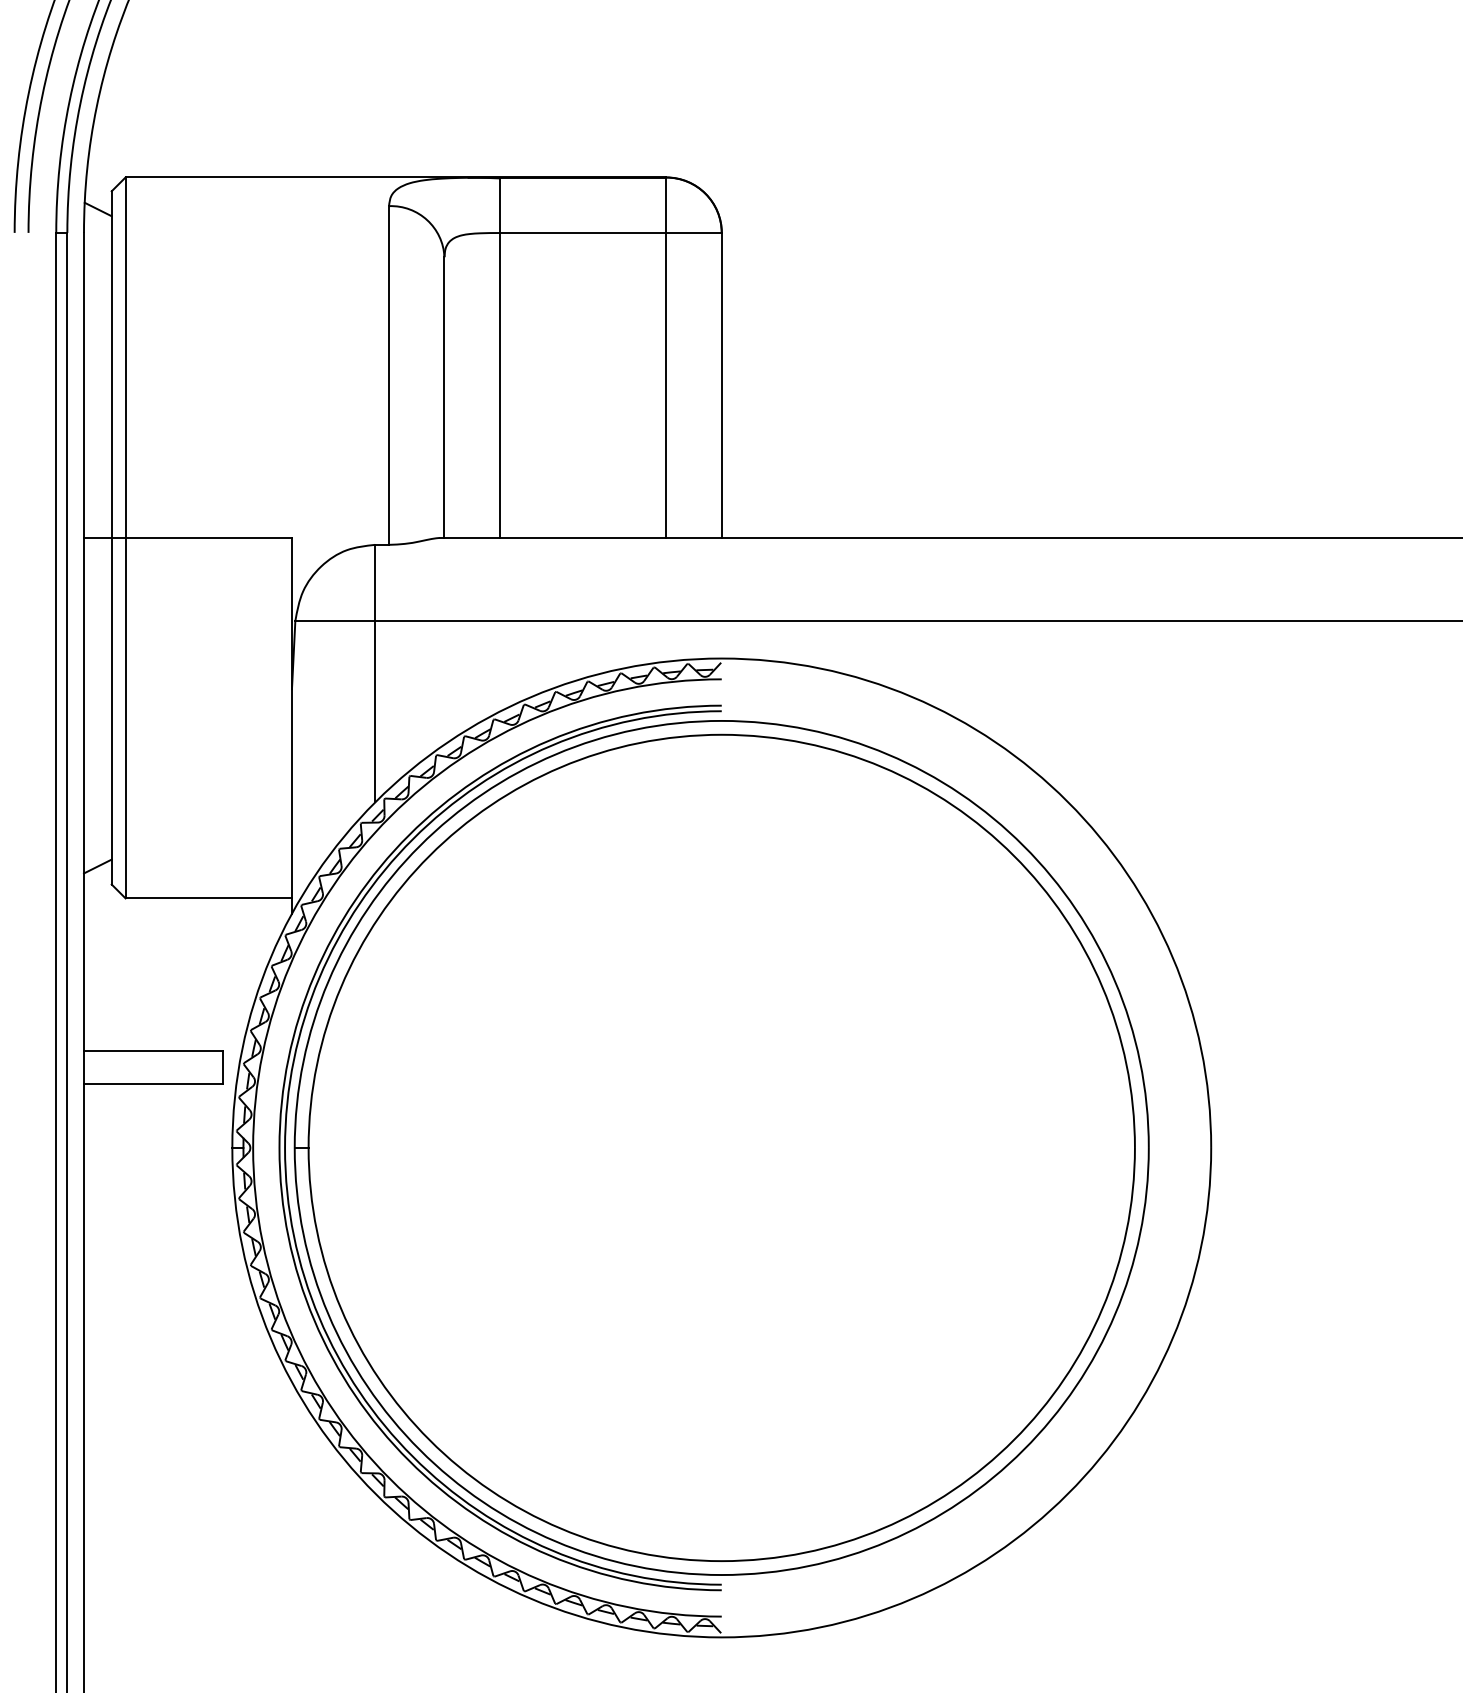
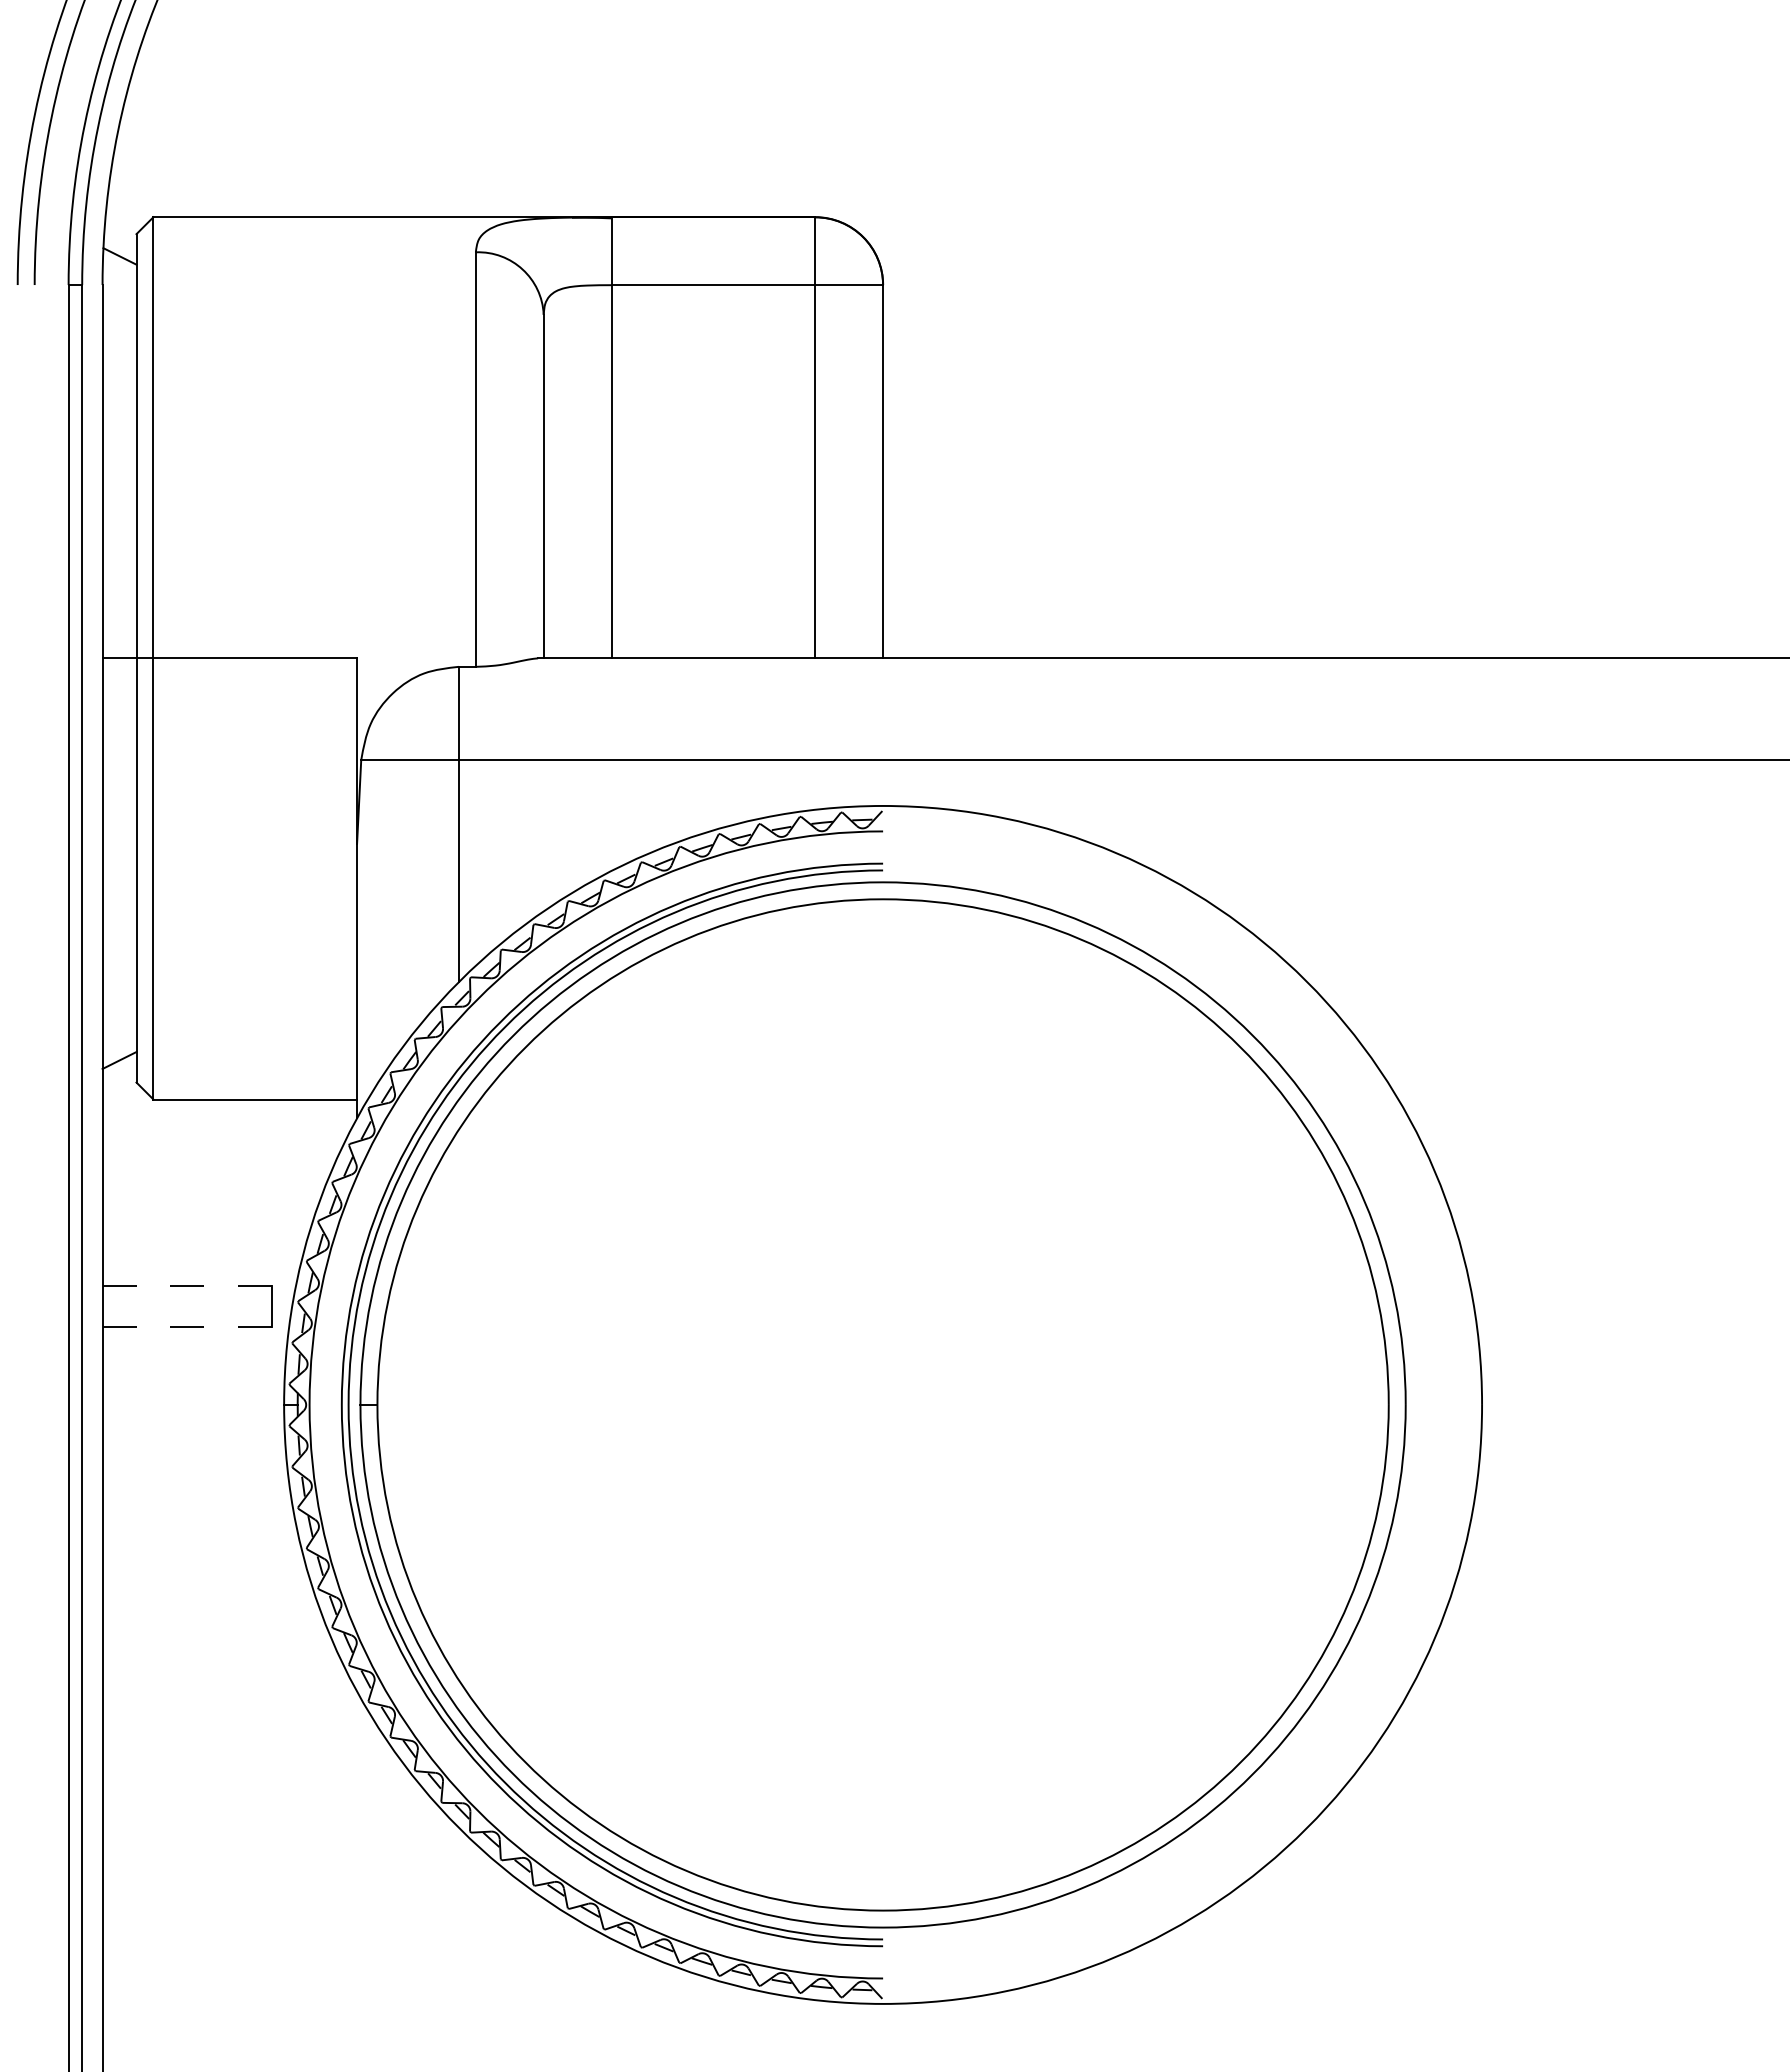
line: (153, 1051) -> (187, 1286), solid -> dashed
line: (153, 1083) -> (187, 1326), solid -> dashed

